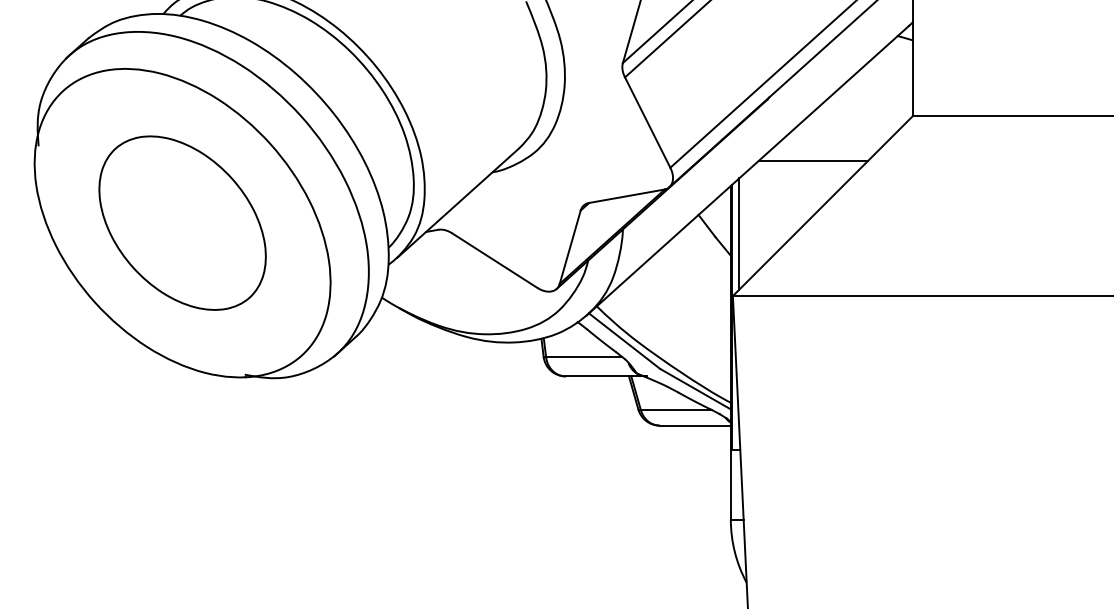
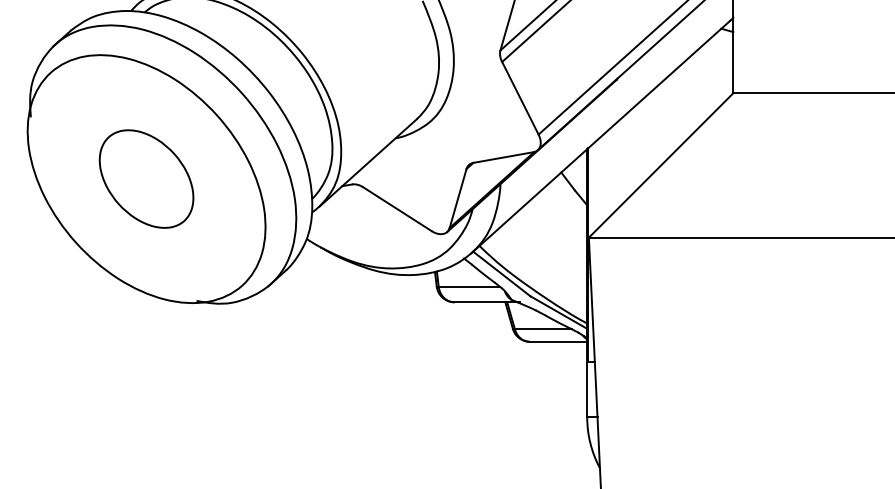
line: (813, 160) -> (653, 128), removed
part: (182, 222) -> (146, 178), size x0.7
line: (739, 233) -> (594, 187), removed

